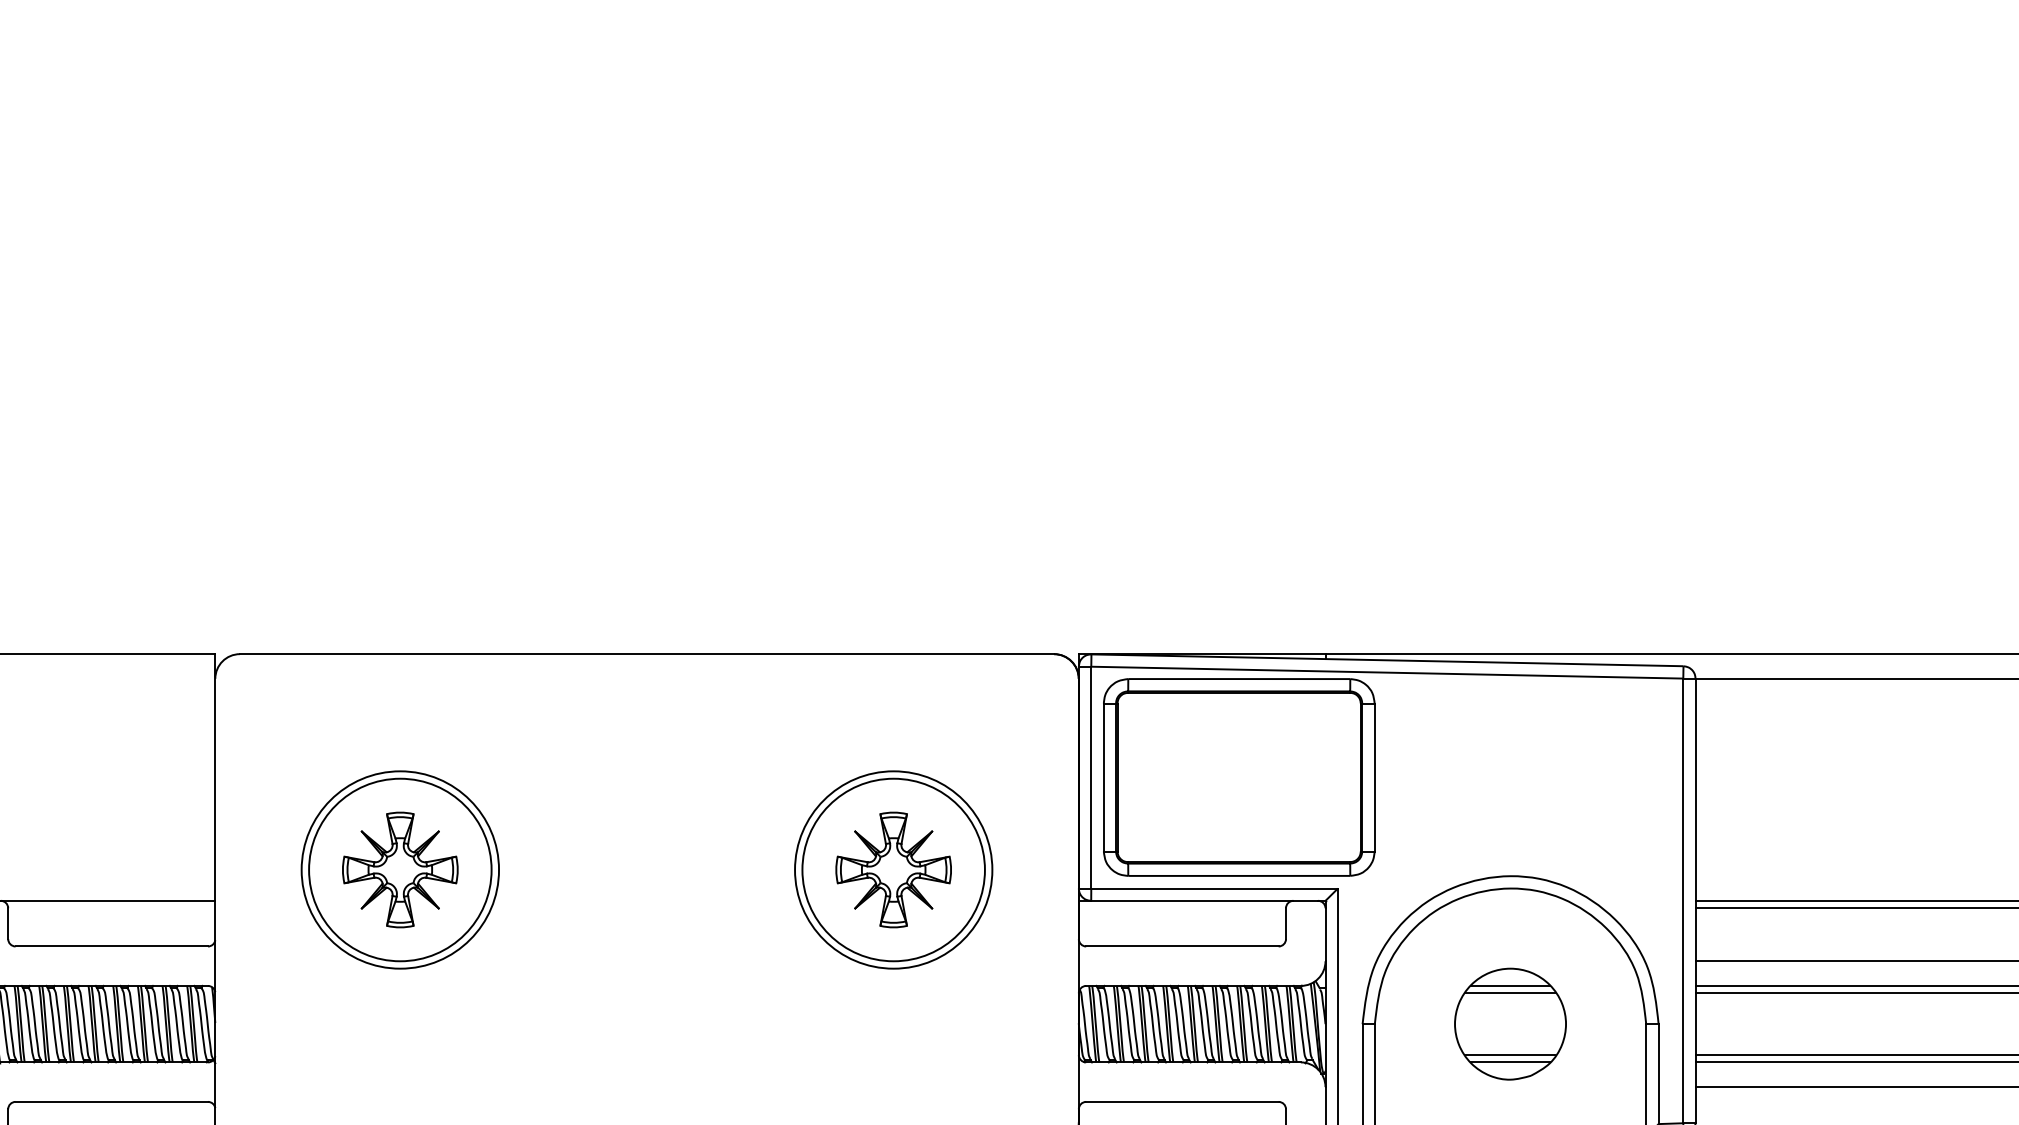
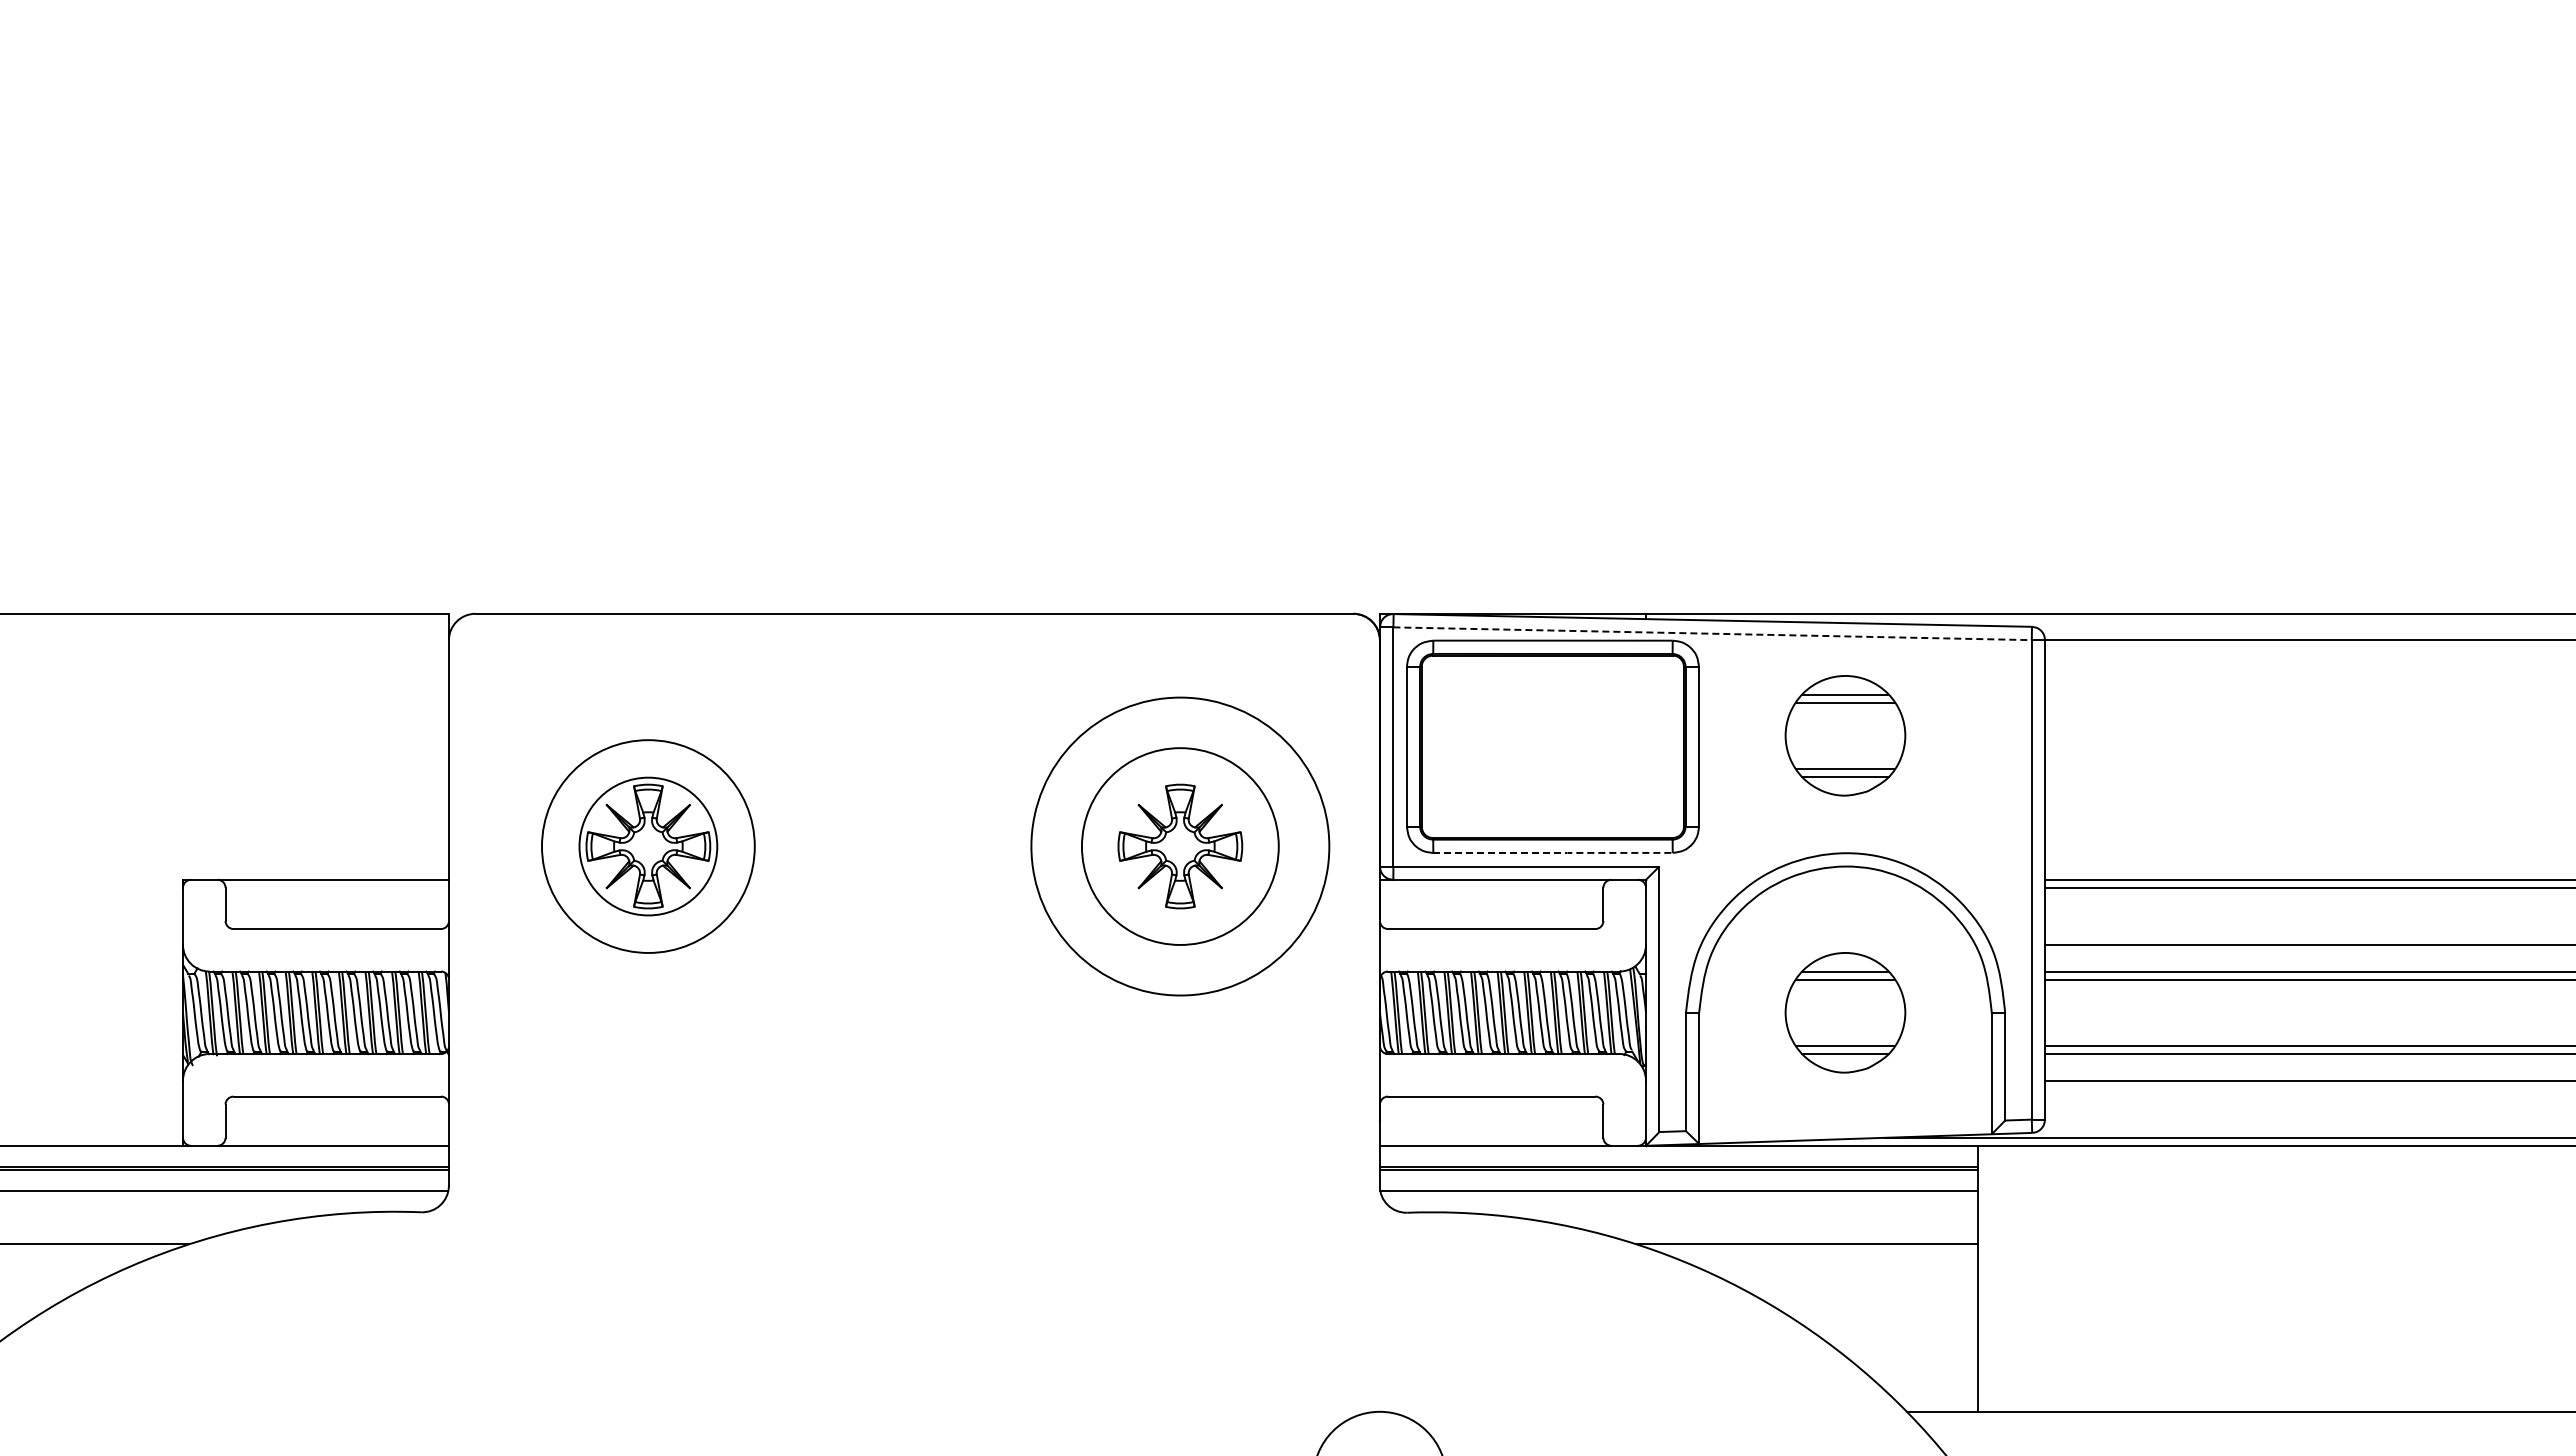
line: (1387, 672) -> (1712, 633), solid -> dashed
part: (1510, 767) -> (1845, 735), added
circle: (399, 869) -> (647, 846), size x0.7
circle: (892, 869) -> (1179, 846), size x1.4
line: (1239, 875) -> (1553, 852), solid -> dashed

